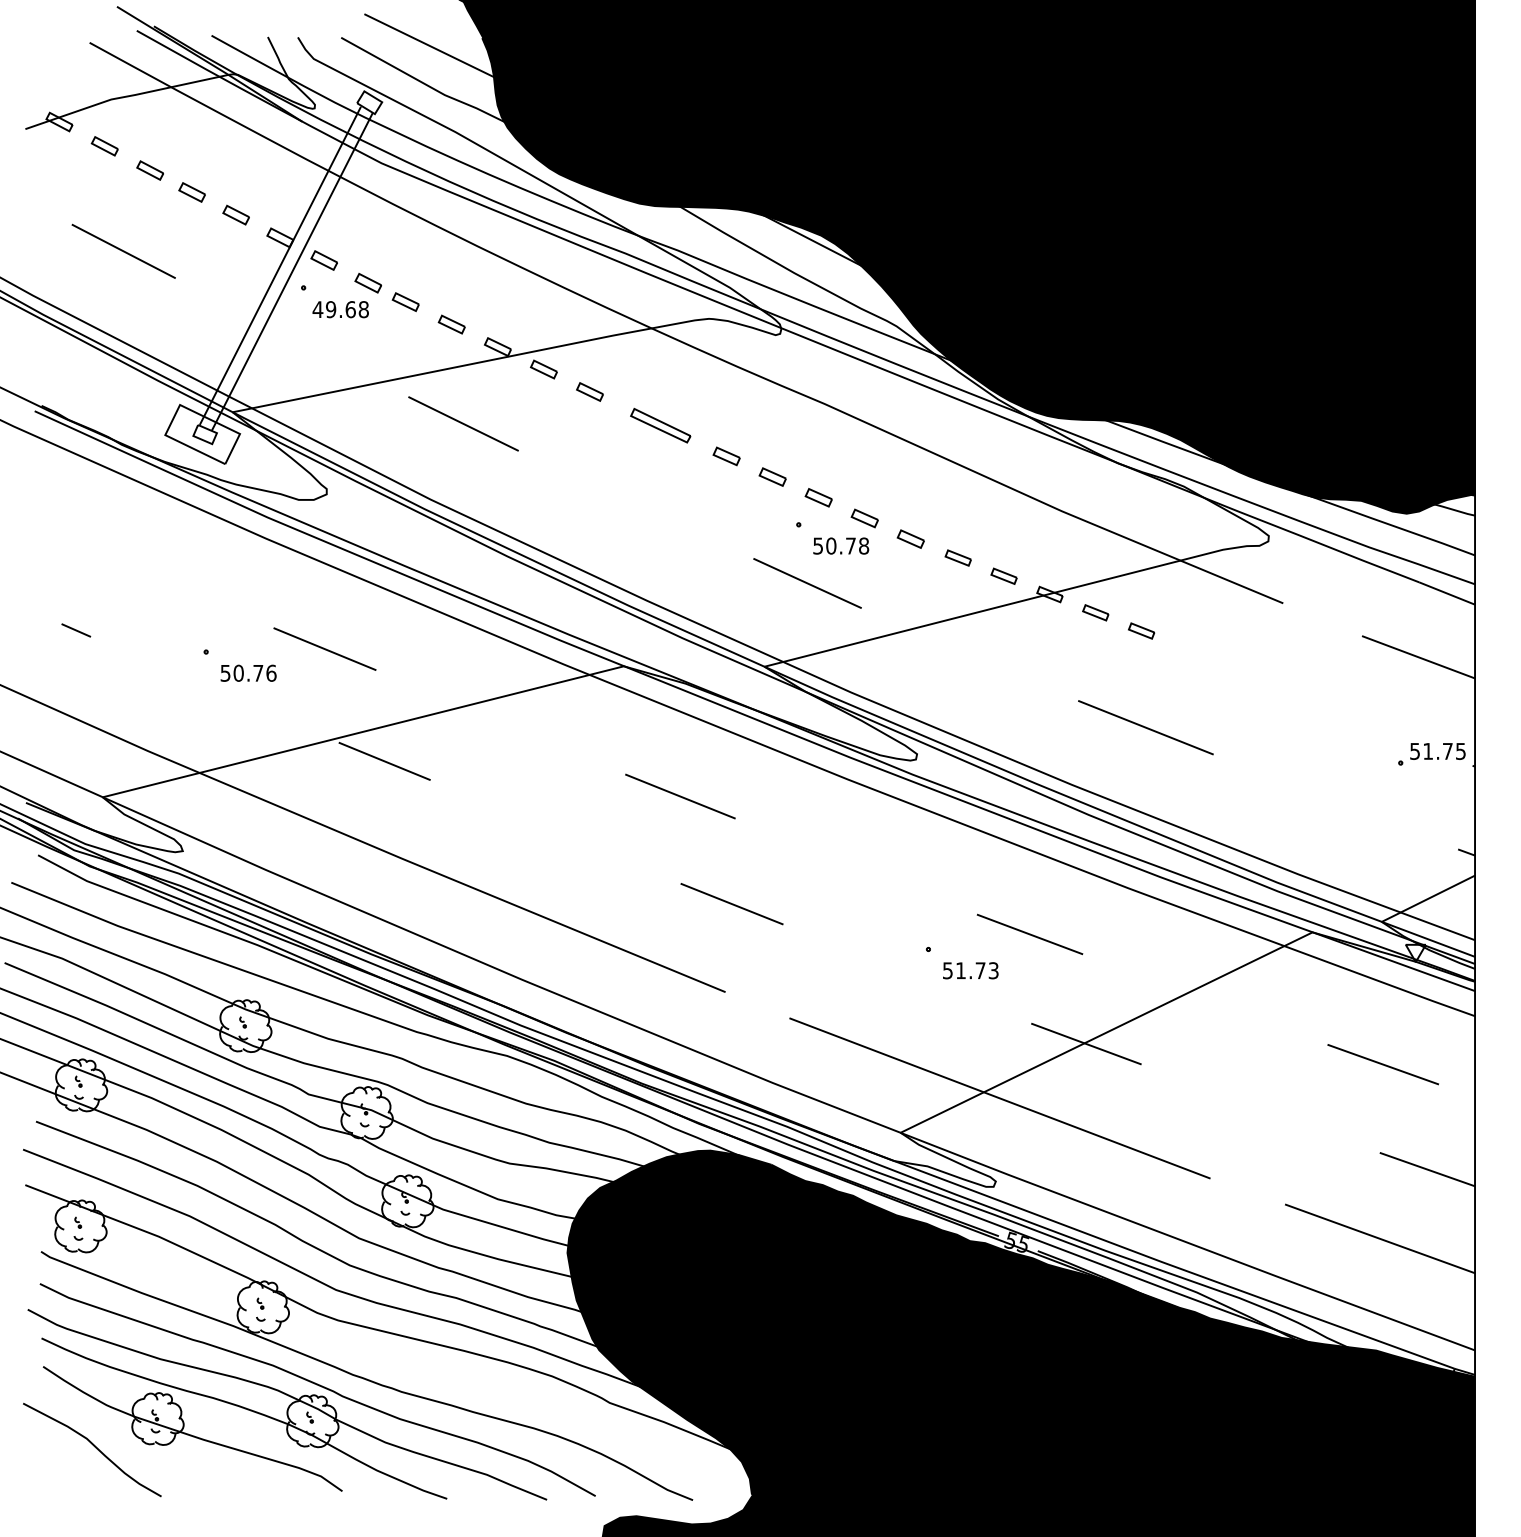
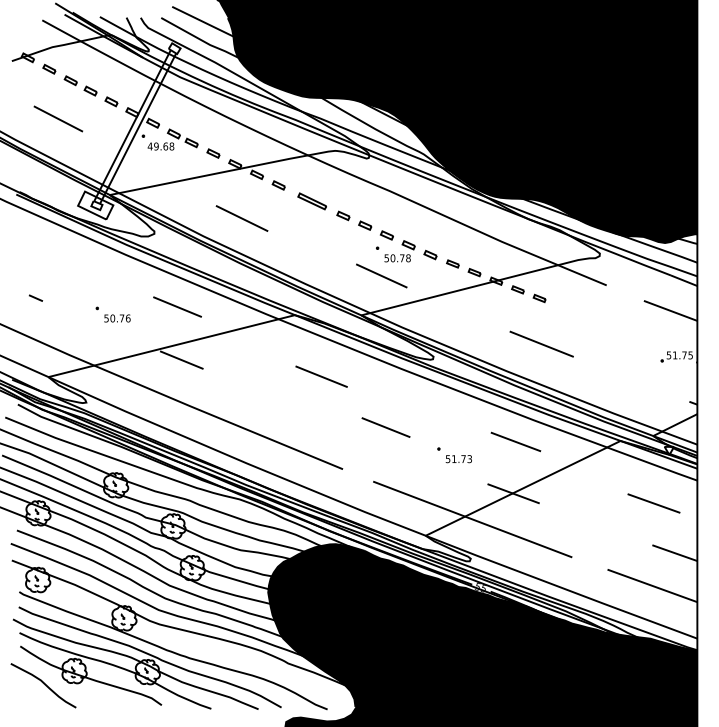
line: (462, 423) -> (241, 218), moved
line: (324, 647) -> (177, 306), moved
line: (730, 903) -> (385, 427), moved
line: (1029, 933) -> (515, 441), moved

